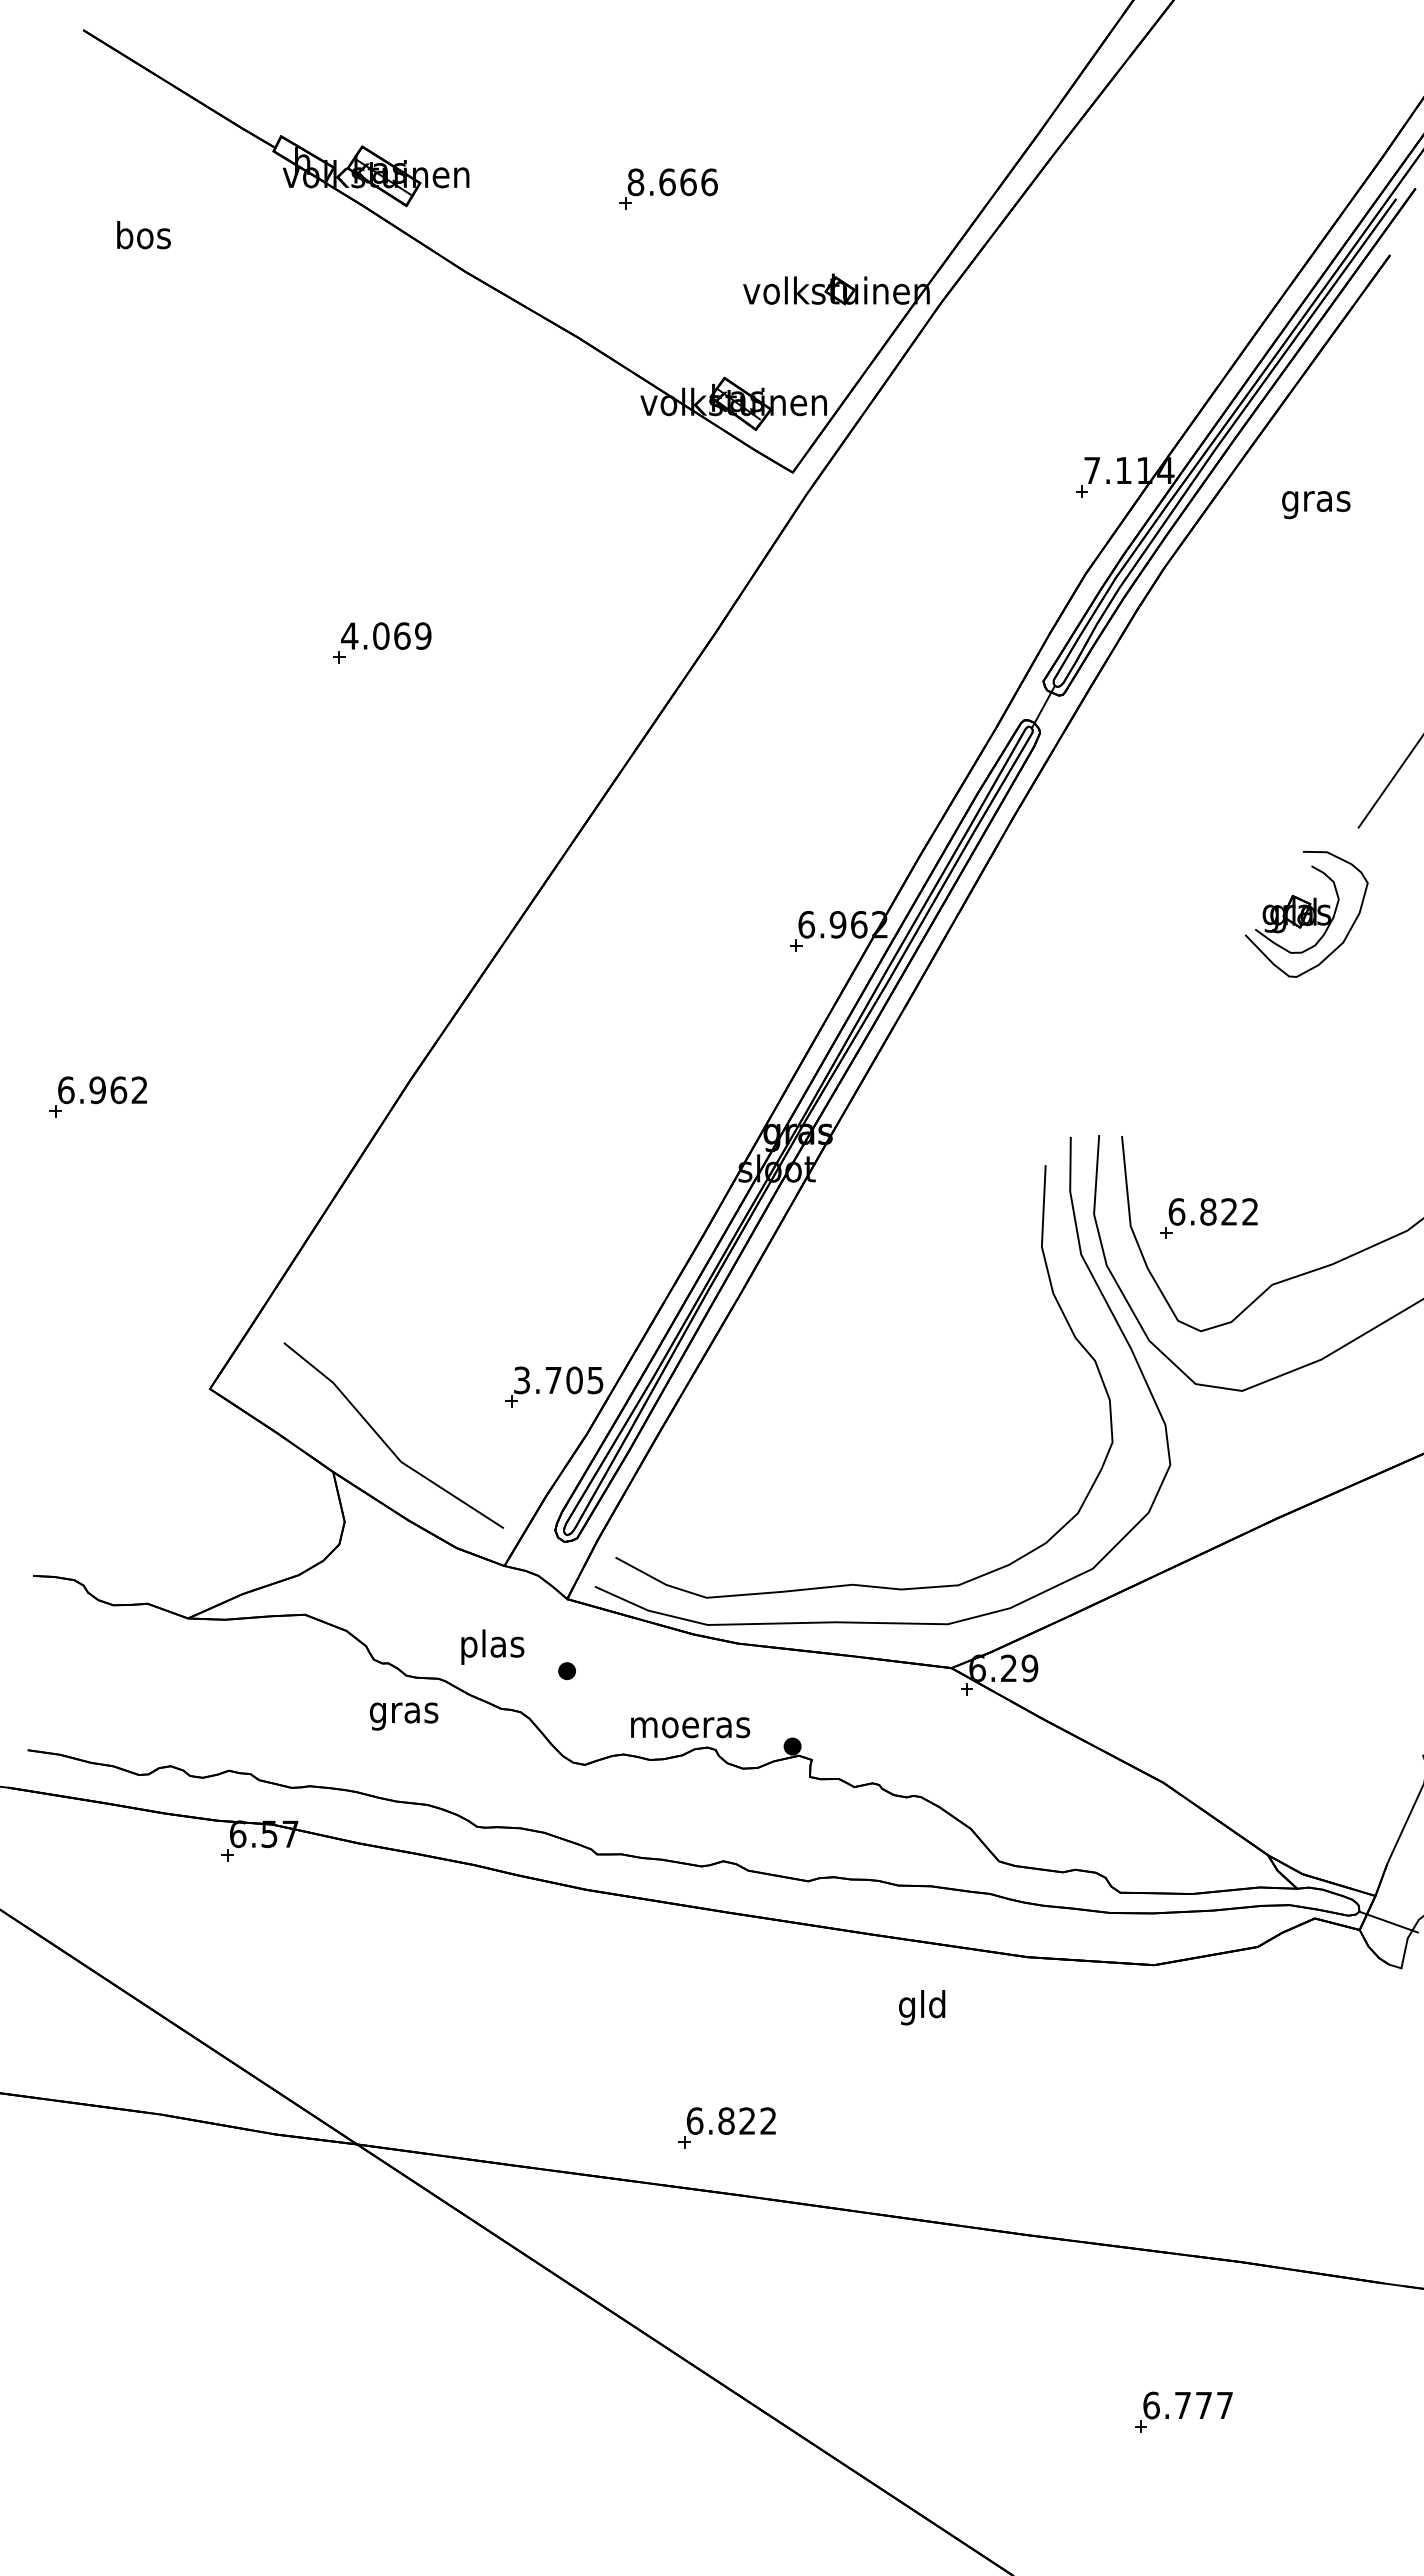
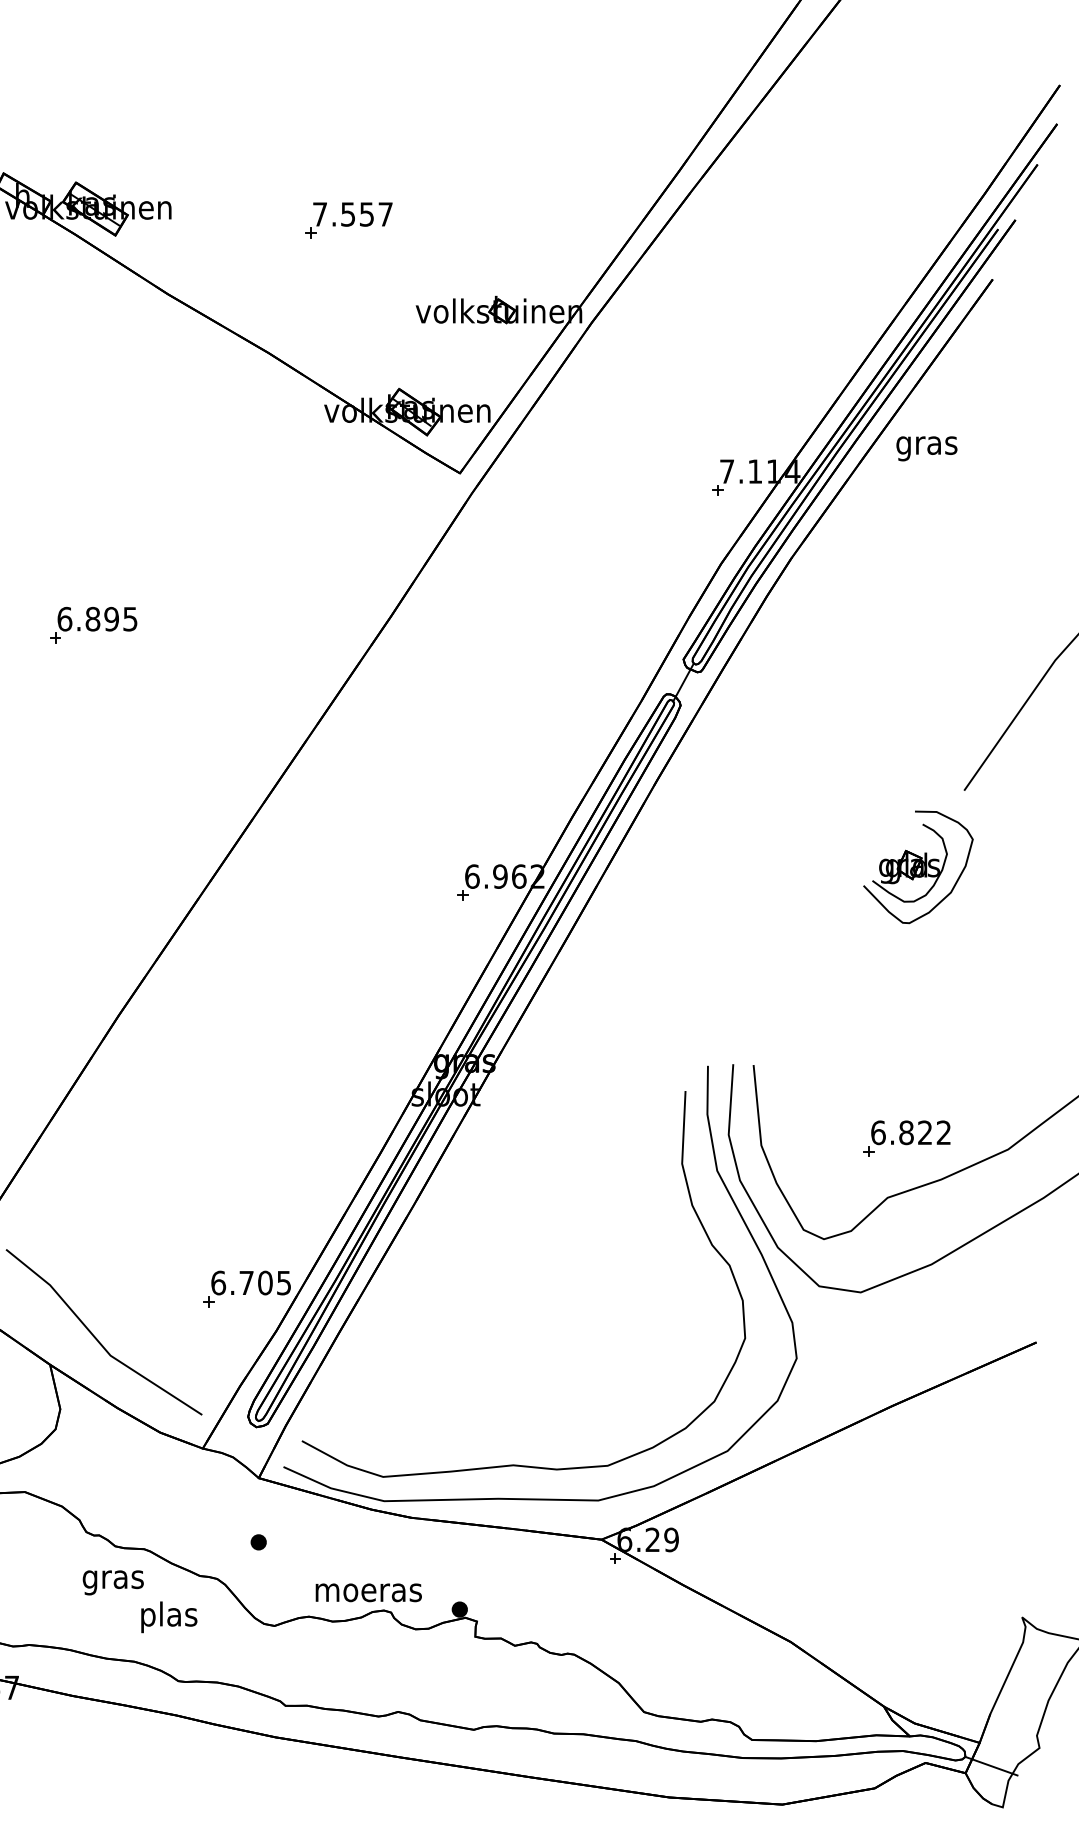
text: (672, 182) -> (352, 214), 8.666 -> 7.557
text: (1316, 505) -> (927, 449), moved
text: (386, 635) -> (97, 618), 4.069 -> 6.895
part: (1208, 1218) -> (906, 1138), moved
text: (522, 1380) -> (218, 1283), 3.705 -> 6.705
text: (492, 1646) -> (168, 1616), moved

